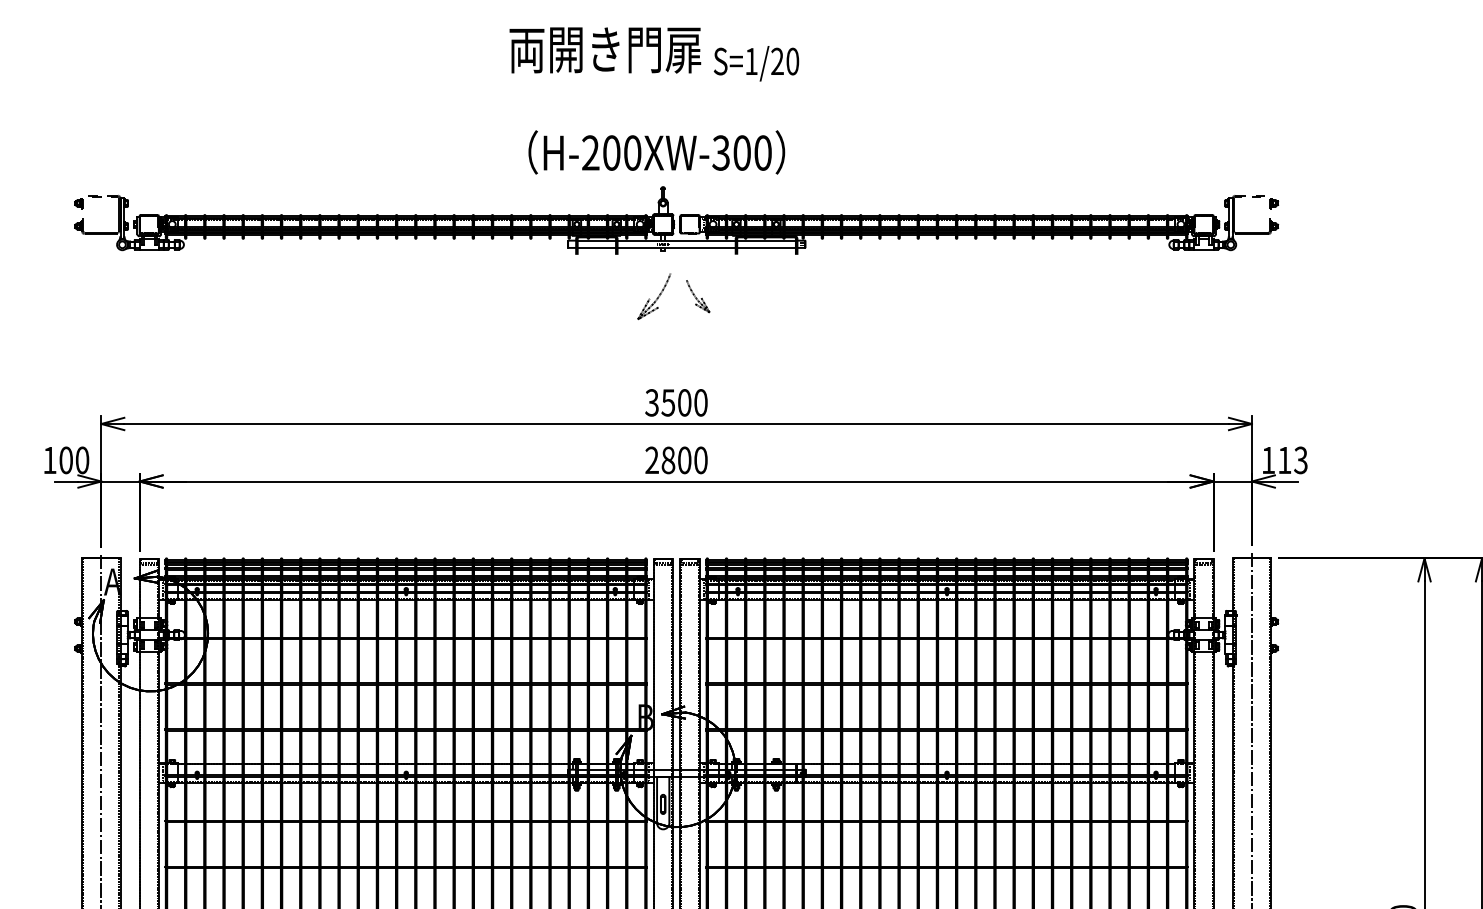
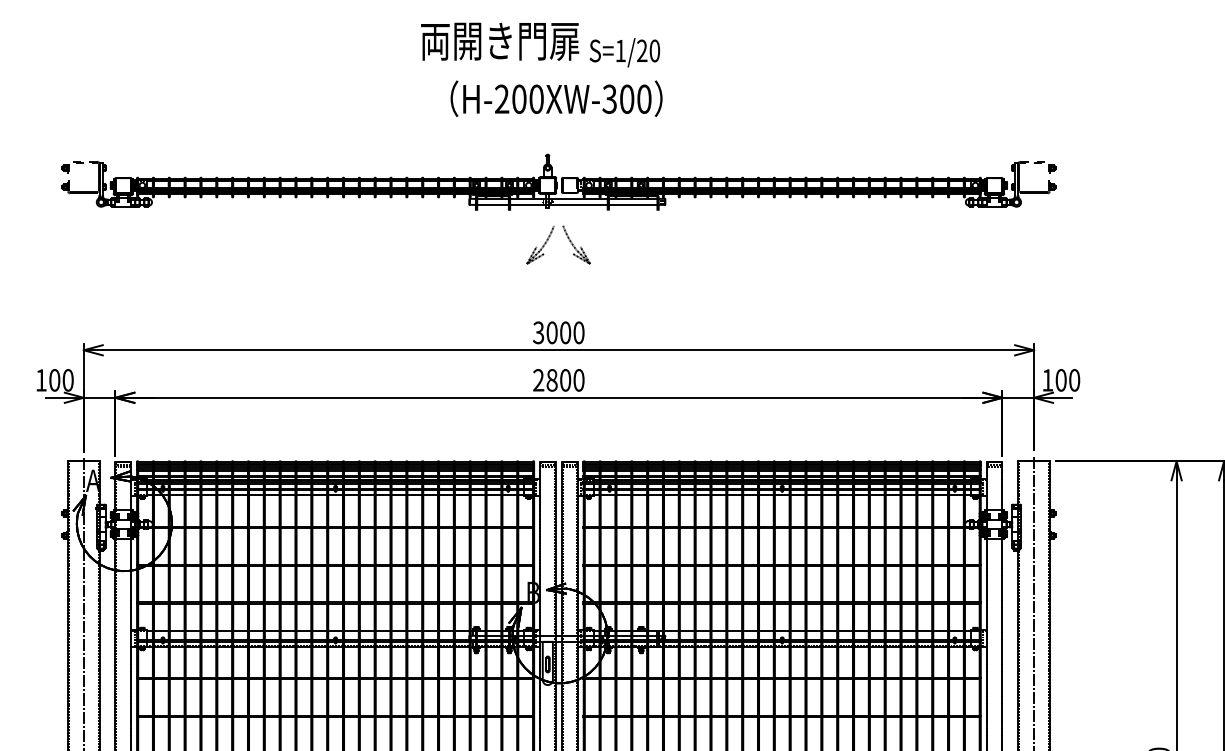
text: (656, 152) -> (556, 98), moved
part: (698, 296) -> (576, 245), size x1.43
text: (668, 402) -> (552, 332), 3500 -> 3000
text: (1292, 460) -> (1067, 380), 113 -> 100

